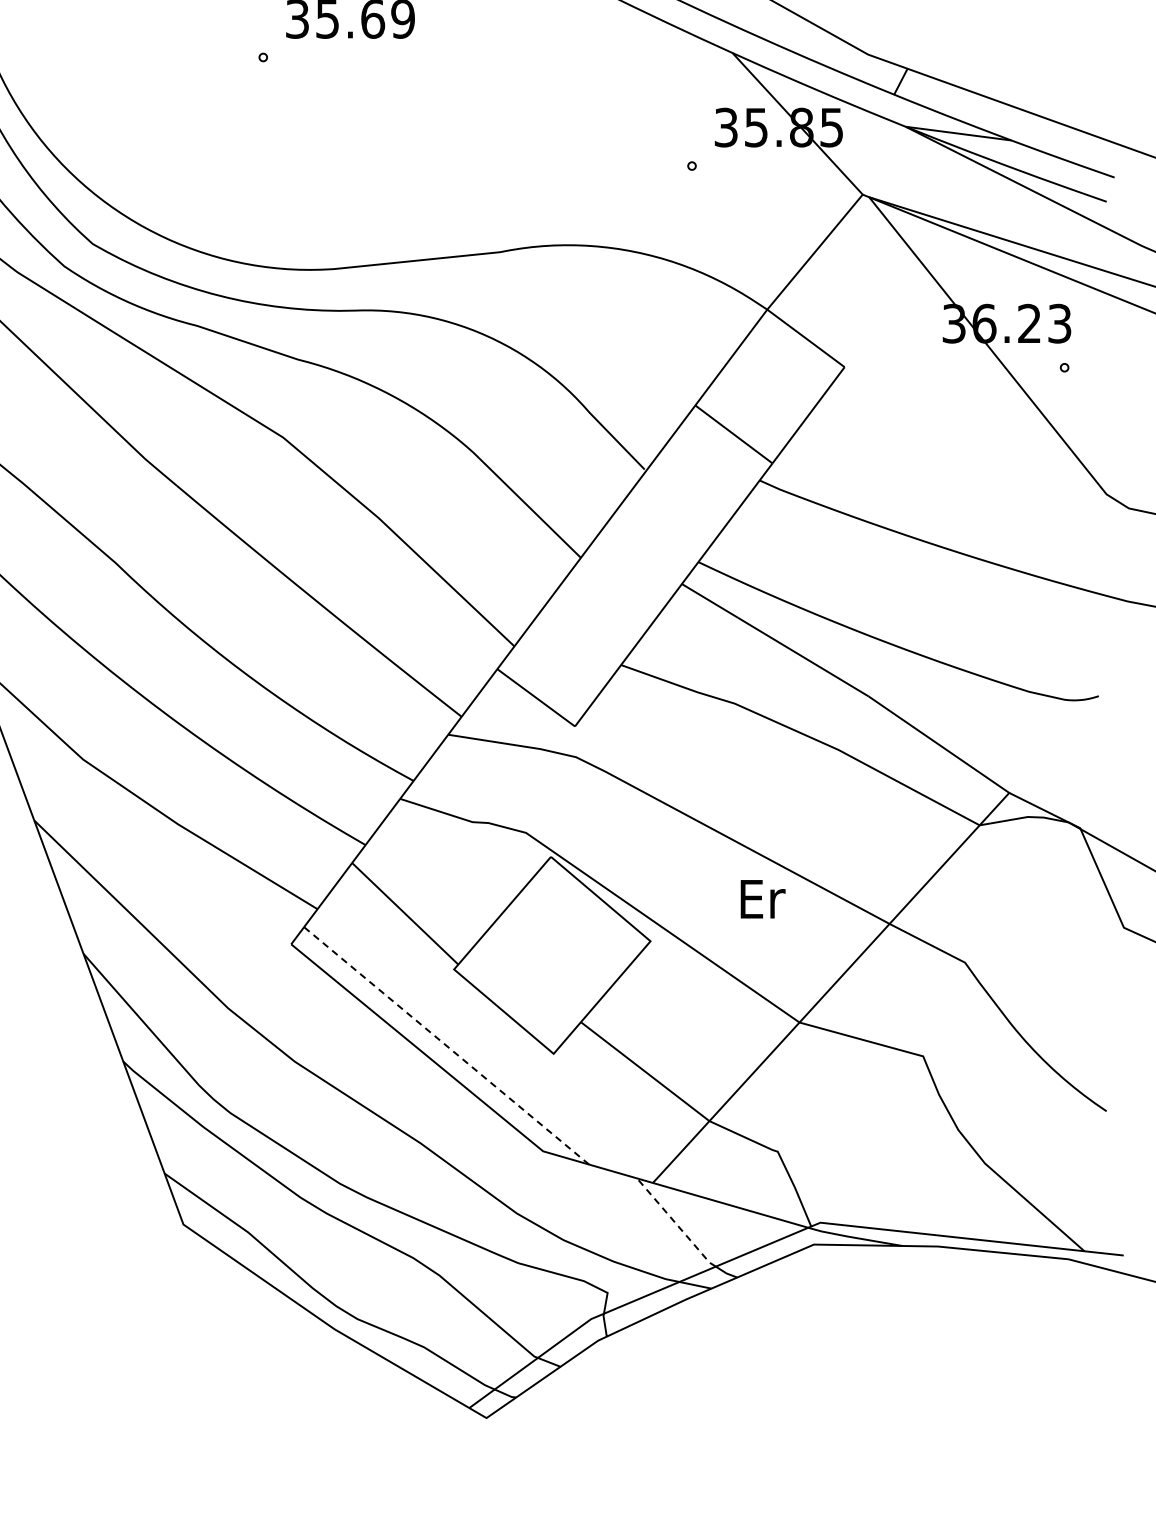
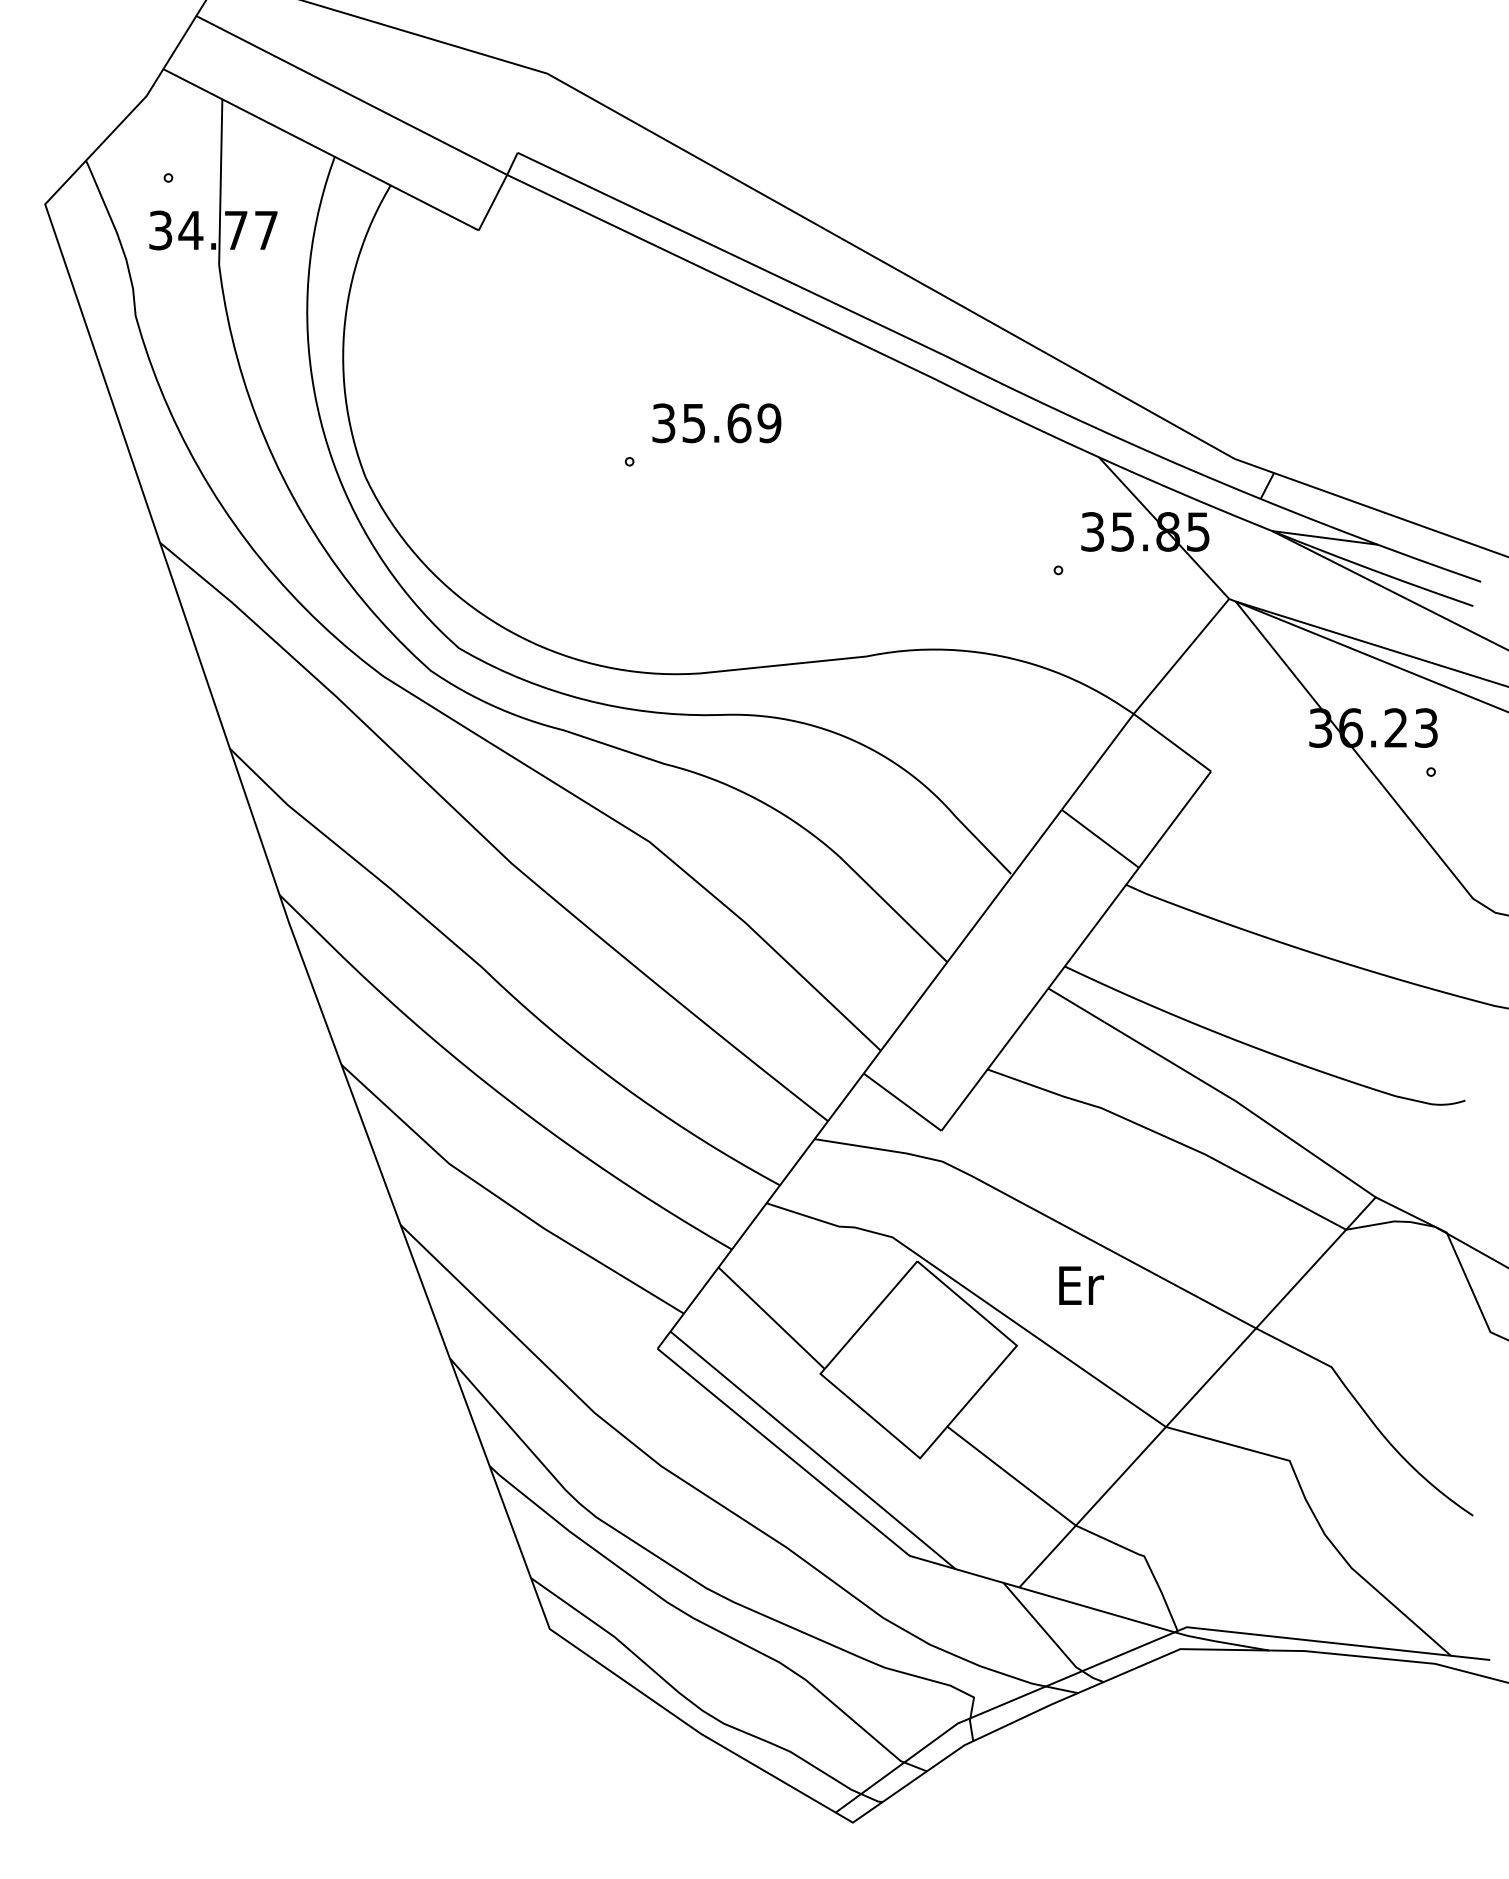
text: (763, 899) -> (1081, 1285), moved
line: (447, 1046) -> (813, 1450), dashed -> solid
line: (676, 1223) -> (1042, 1628), dashed -> solid

